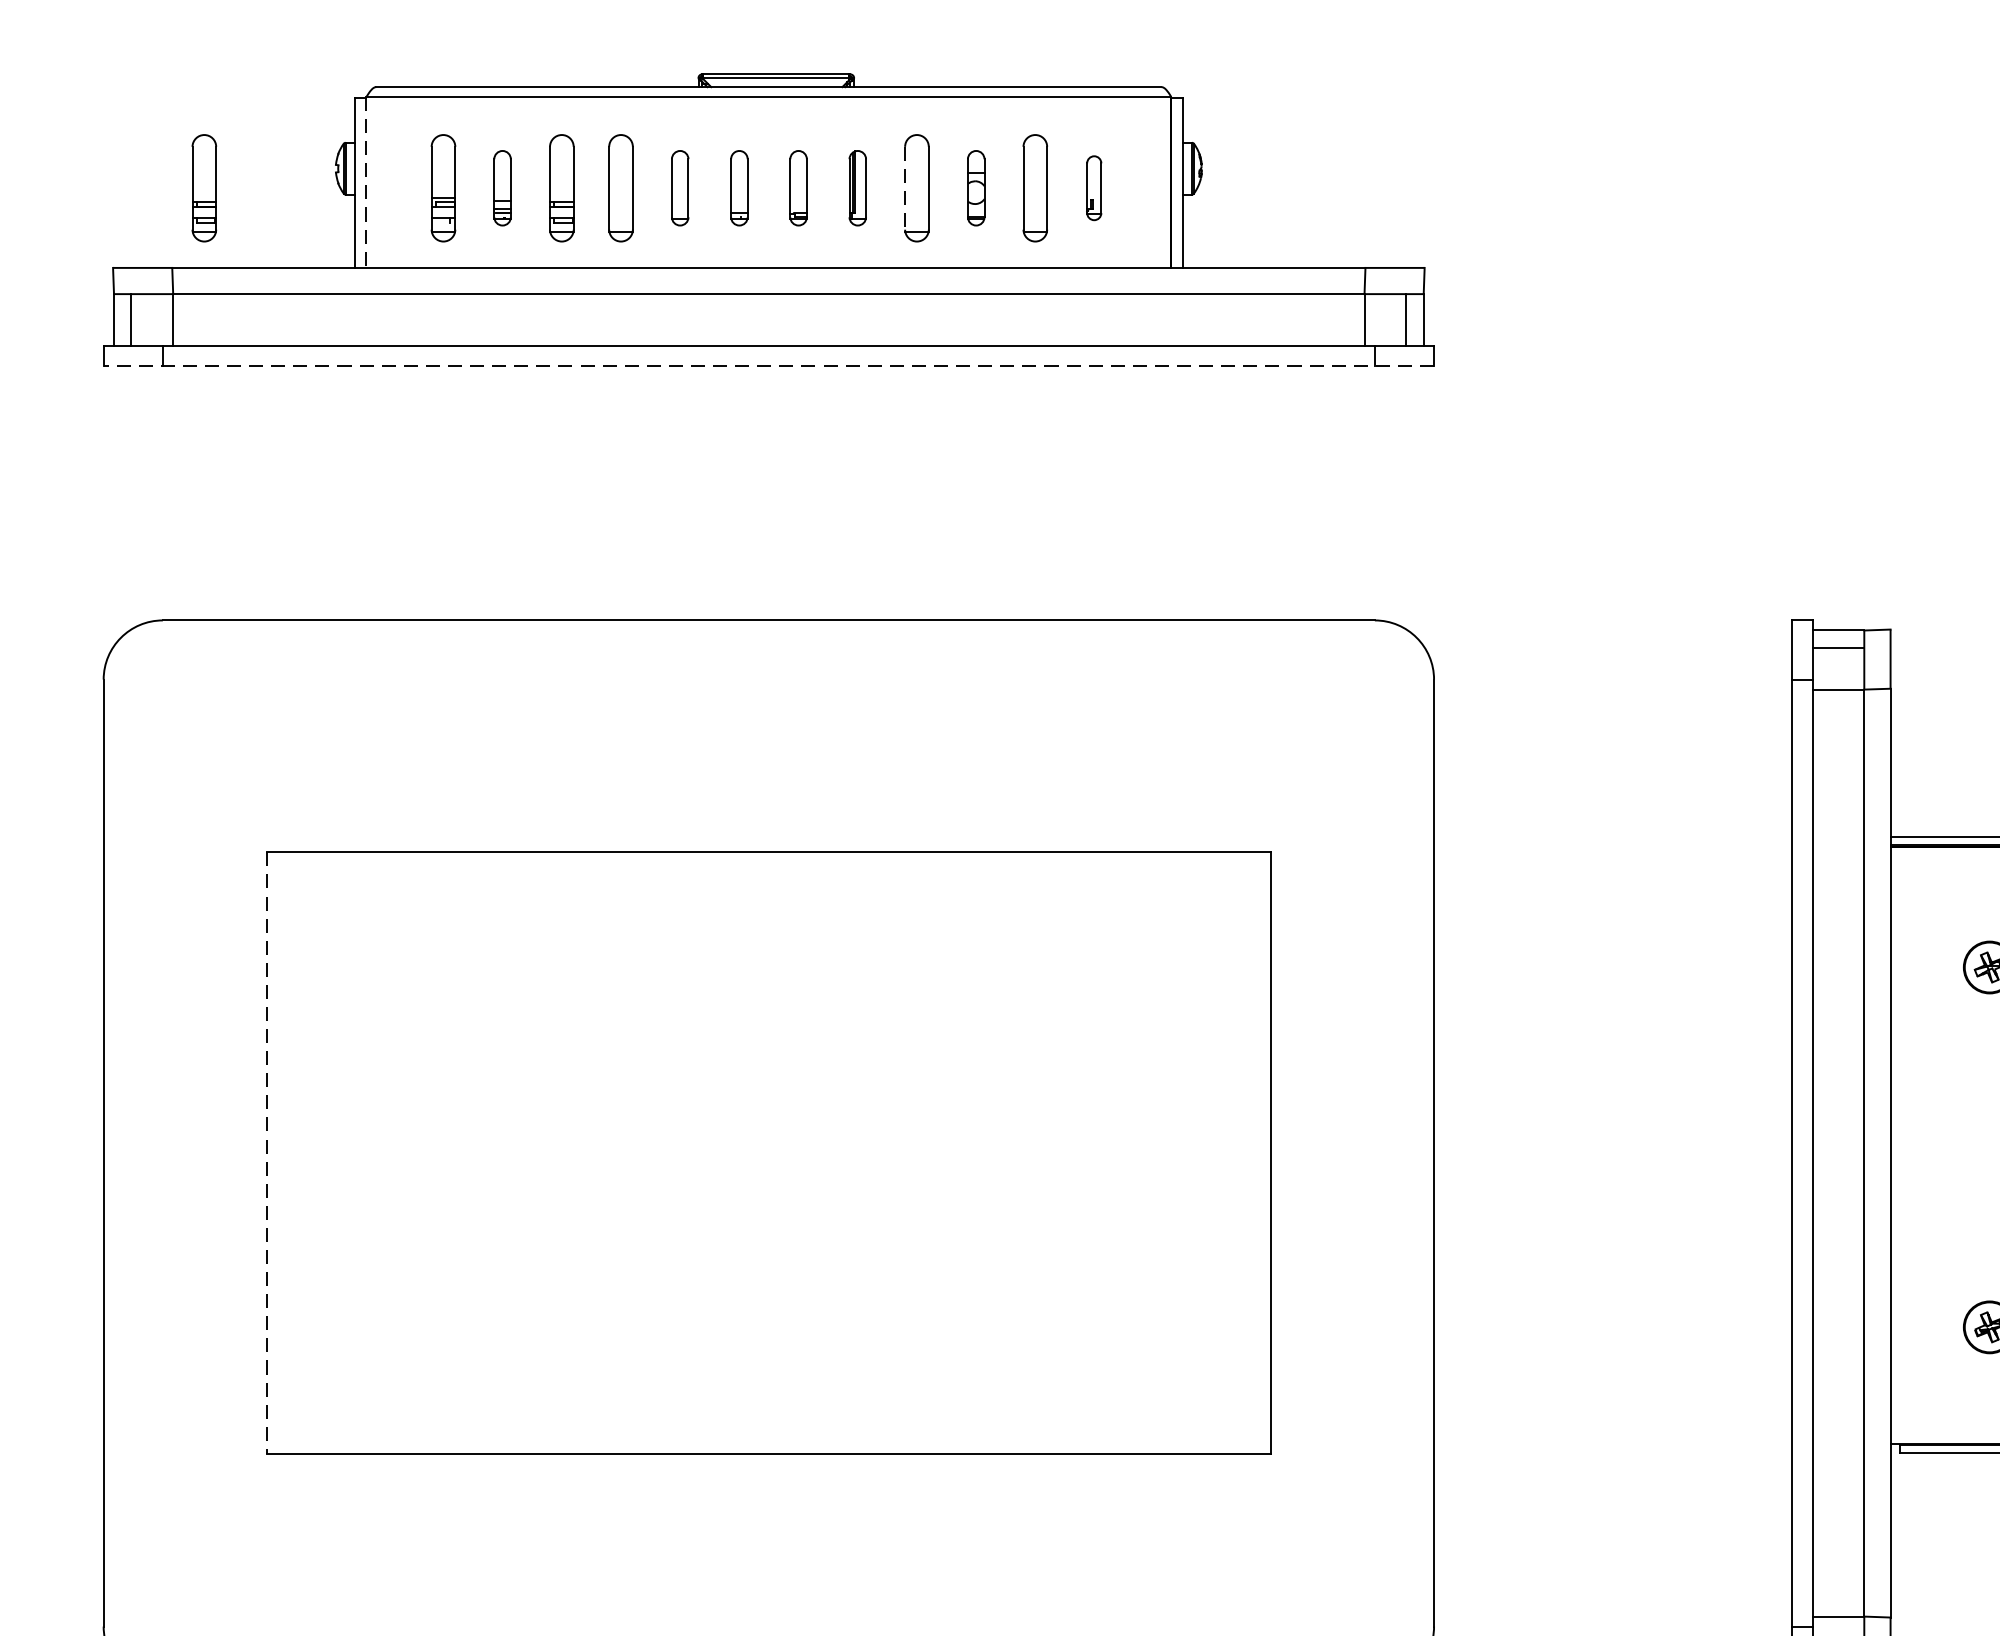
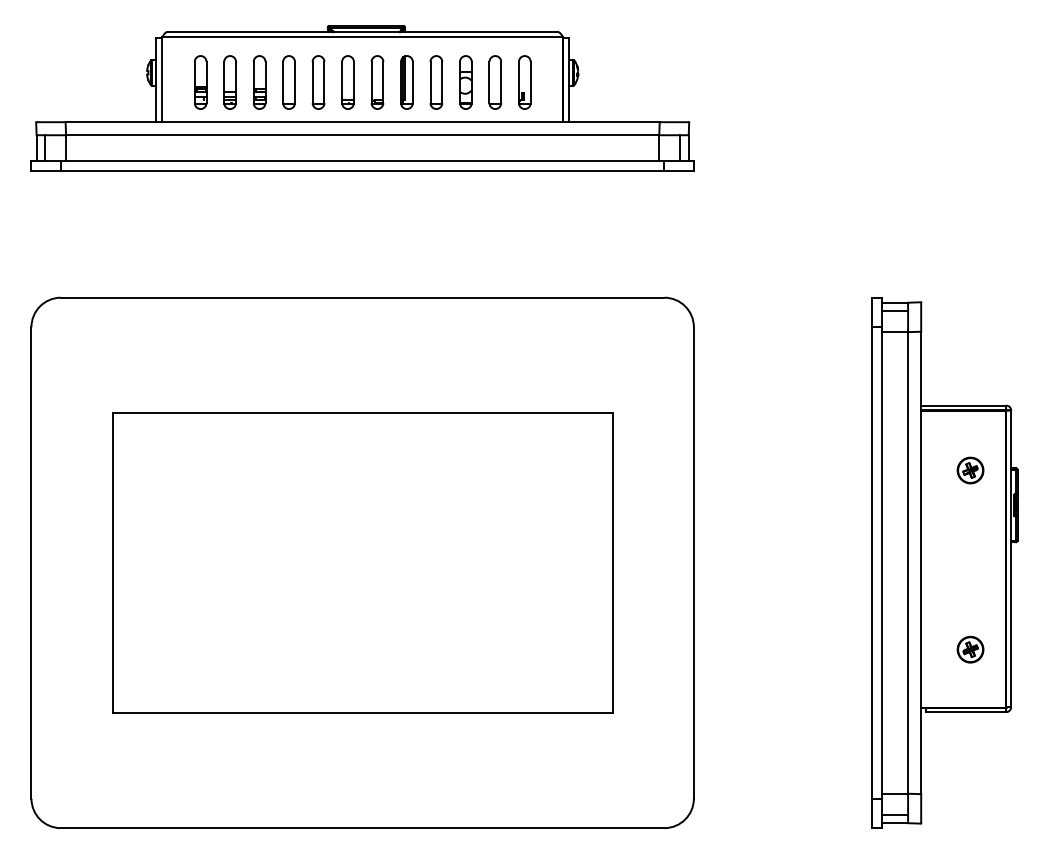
line: (366, 182) -> (162, 79), dashed -> solid
part: (204, 188) -> (81, 82), removed
part: (501, 188) -> (229, 82), size x1.43
part: (680, 188) -> (318, 82), size x1.43
part: (738, 188) -> (347, 82), size x1.43
part: (798, 188) -> (377, 82), size x1.43
part: (856, 188) -> (406, 82), size x1.43
line: (905, 188) -> (430, 82), dashed -> solid
part: (975, 188) -> (465, 82), size x1.43
part: (1093, 188) -> (524, 82), size x1.67
line: (768, 366) -> (362, 171), dashed -> solid
line: (266, 1152) -> (112, 562), dashed -> solid

